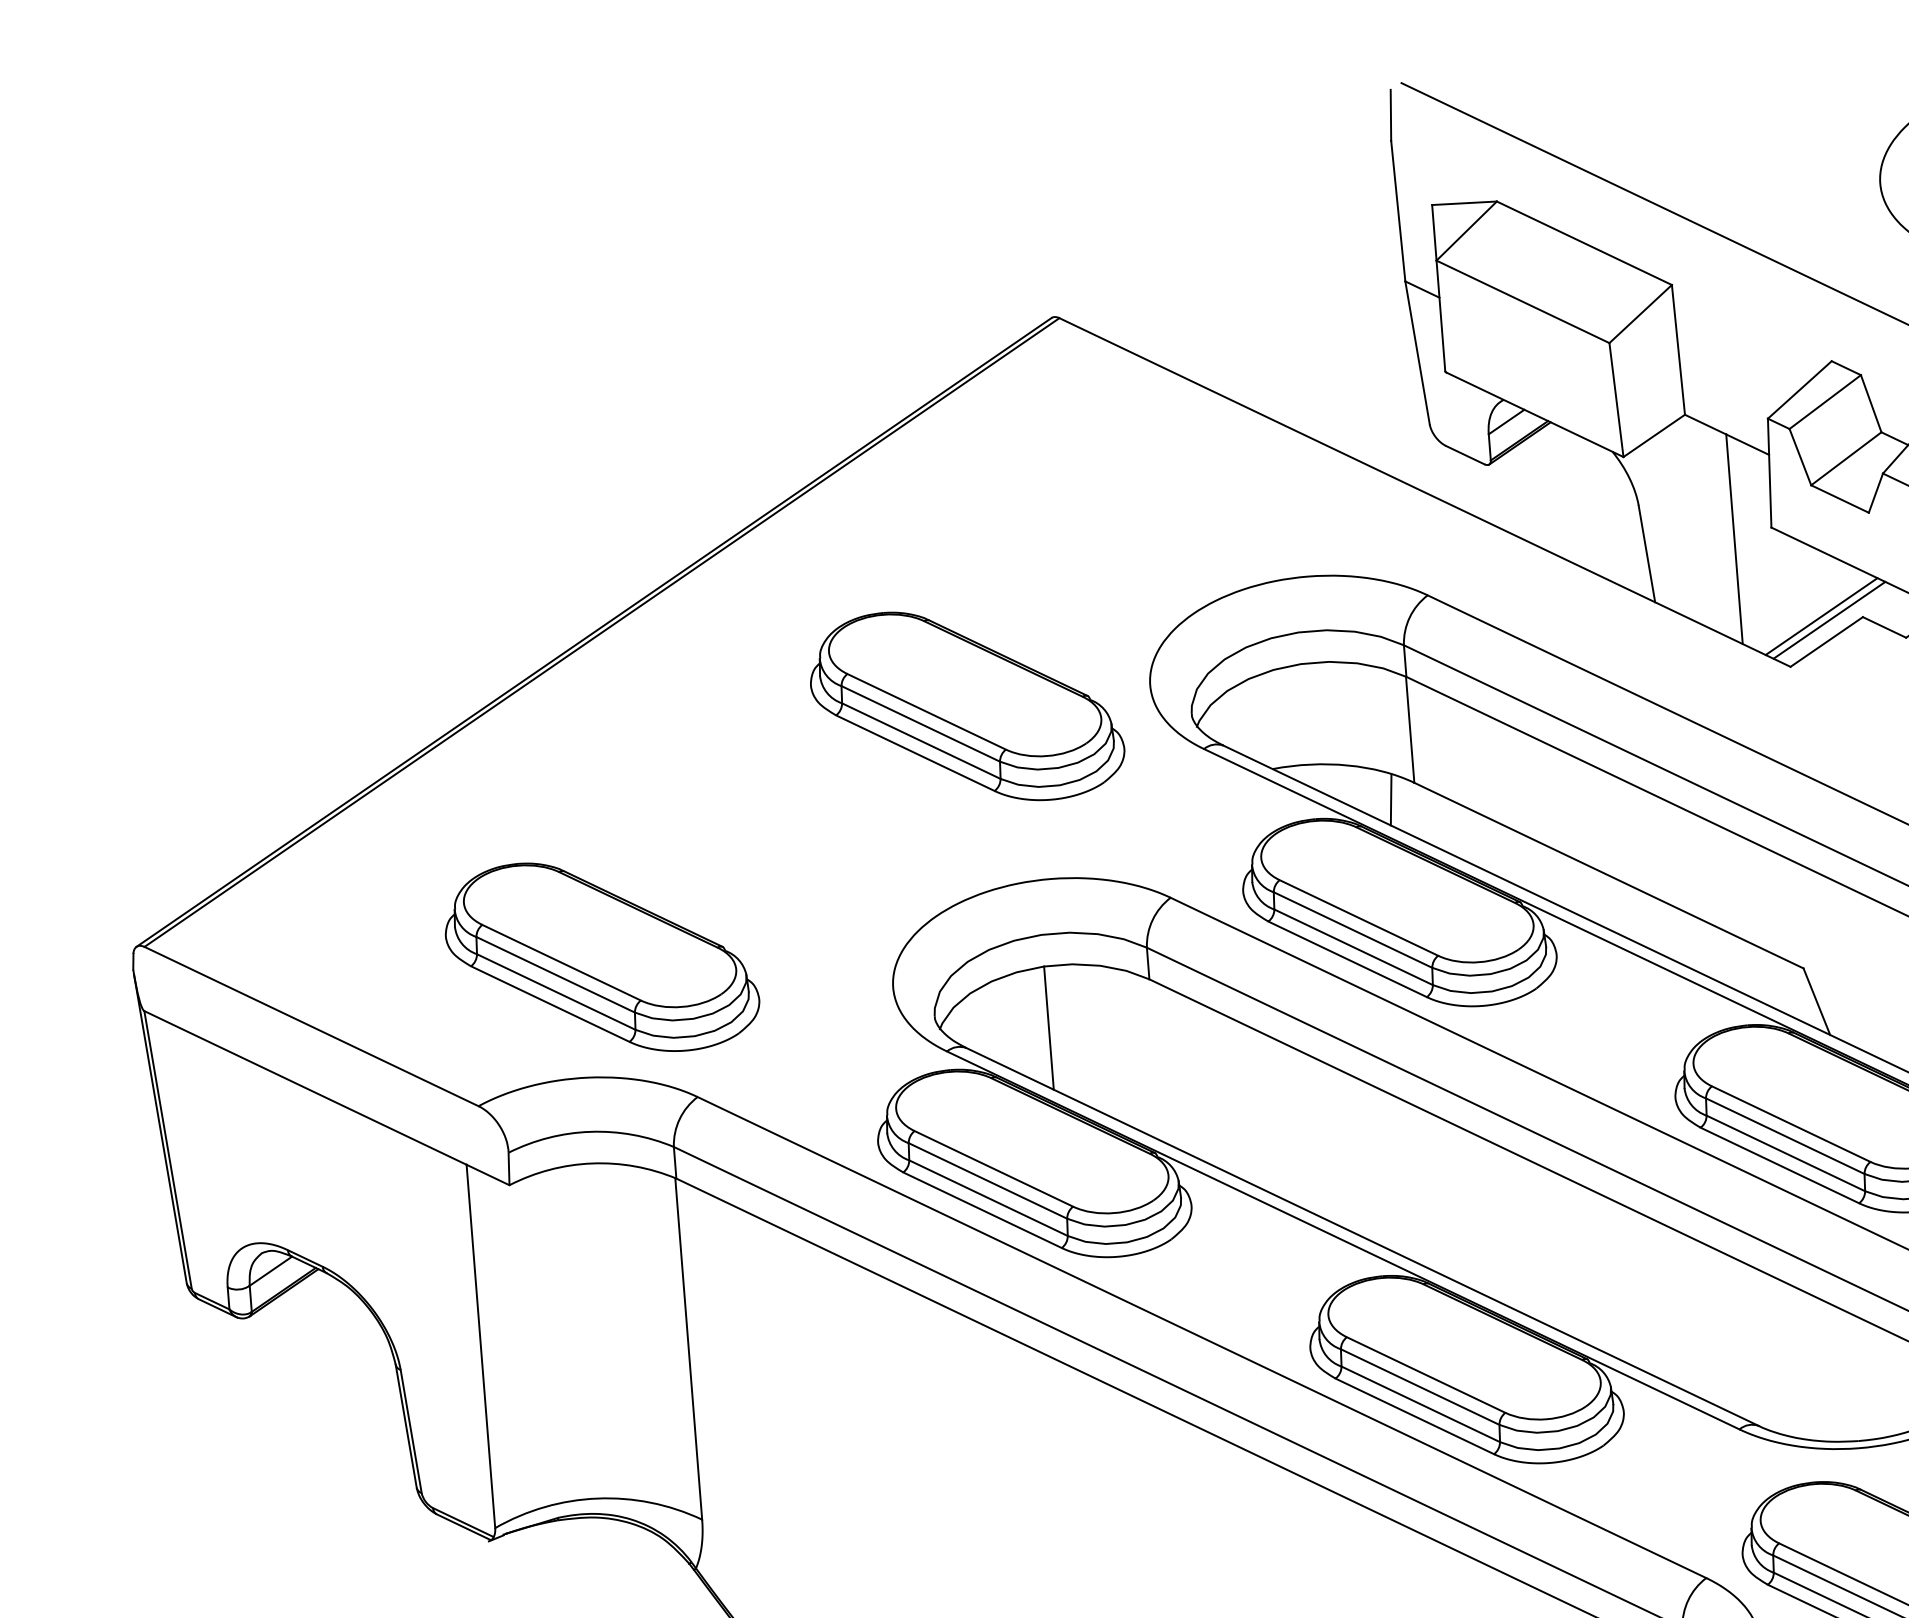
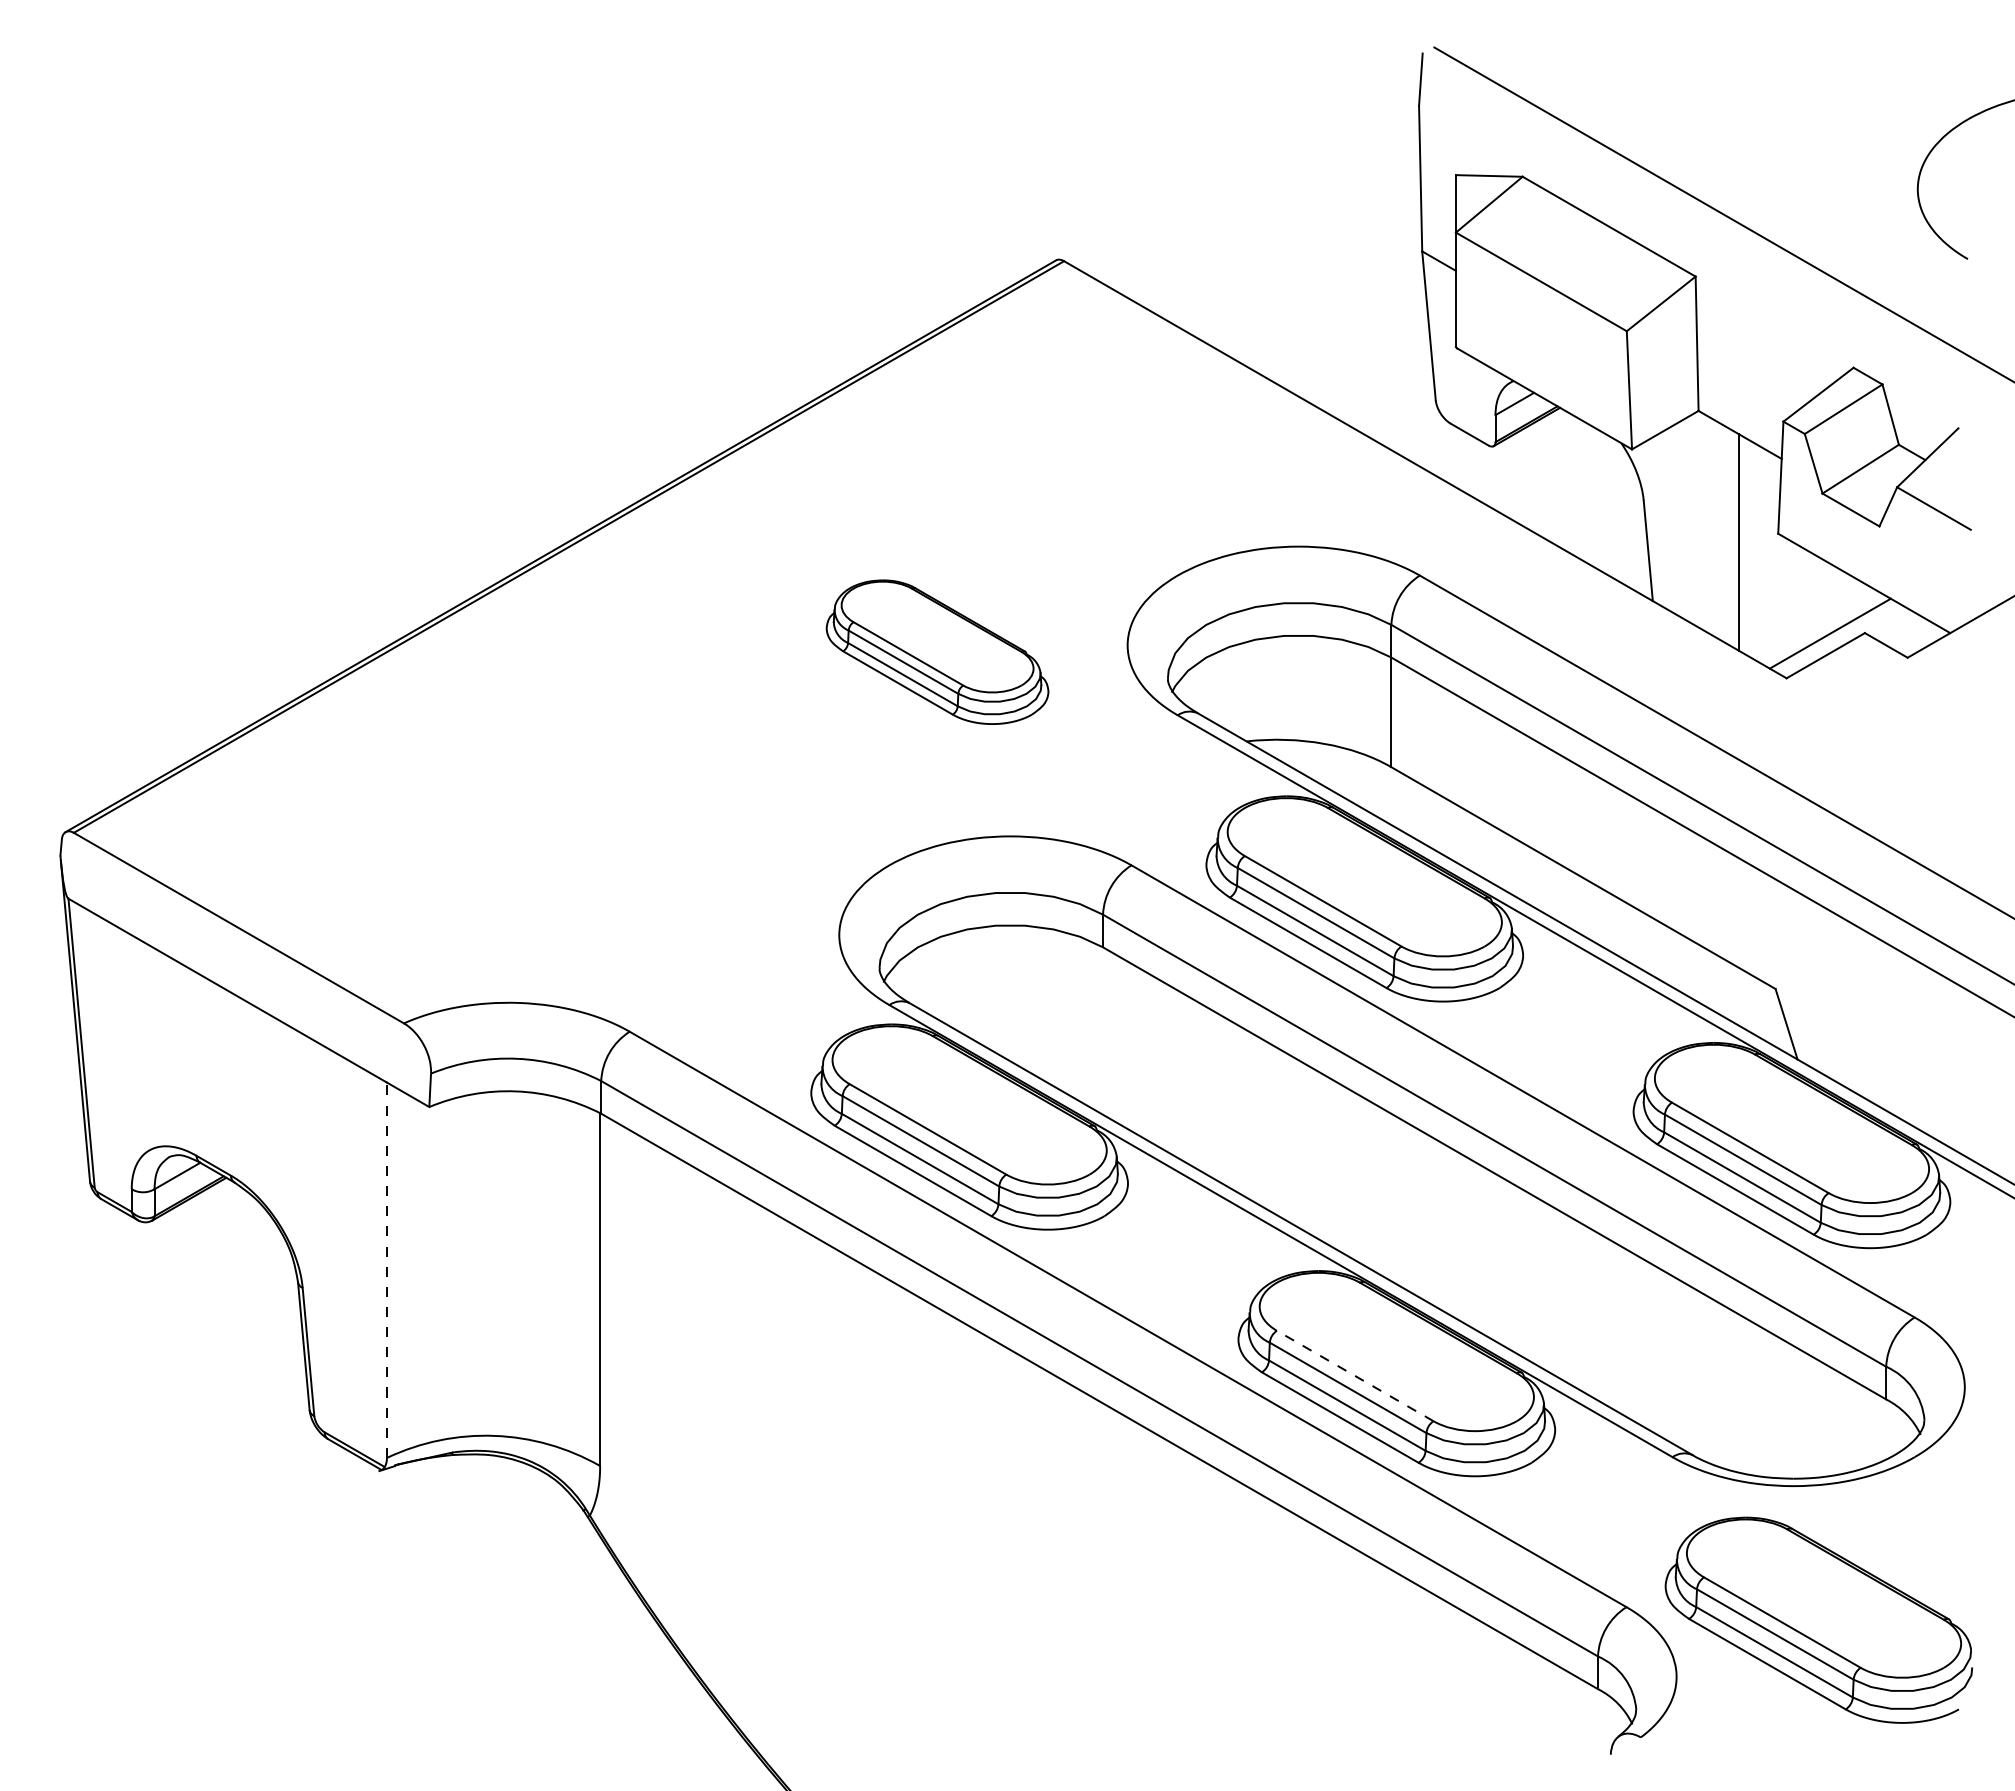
line: (1821, 616) -> (1822, 629), removed
part: (966, 705) -> (937, 651), size x0.7
line: (1390, 799) -> (1365, 782), removed
part: (601, 956) -> (542, 879), removed
line: (1048, 1027) -> (995, 988), removed
line: (480, 1346) -> (386, 1270), solid -> dashed
line: (1425, 1374) -> (1354, 1375), solid -> dashed

